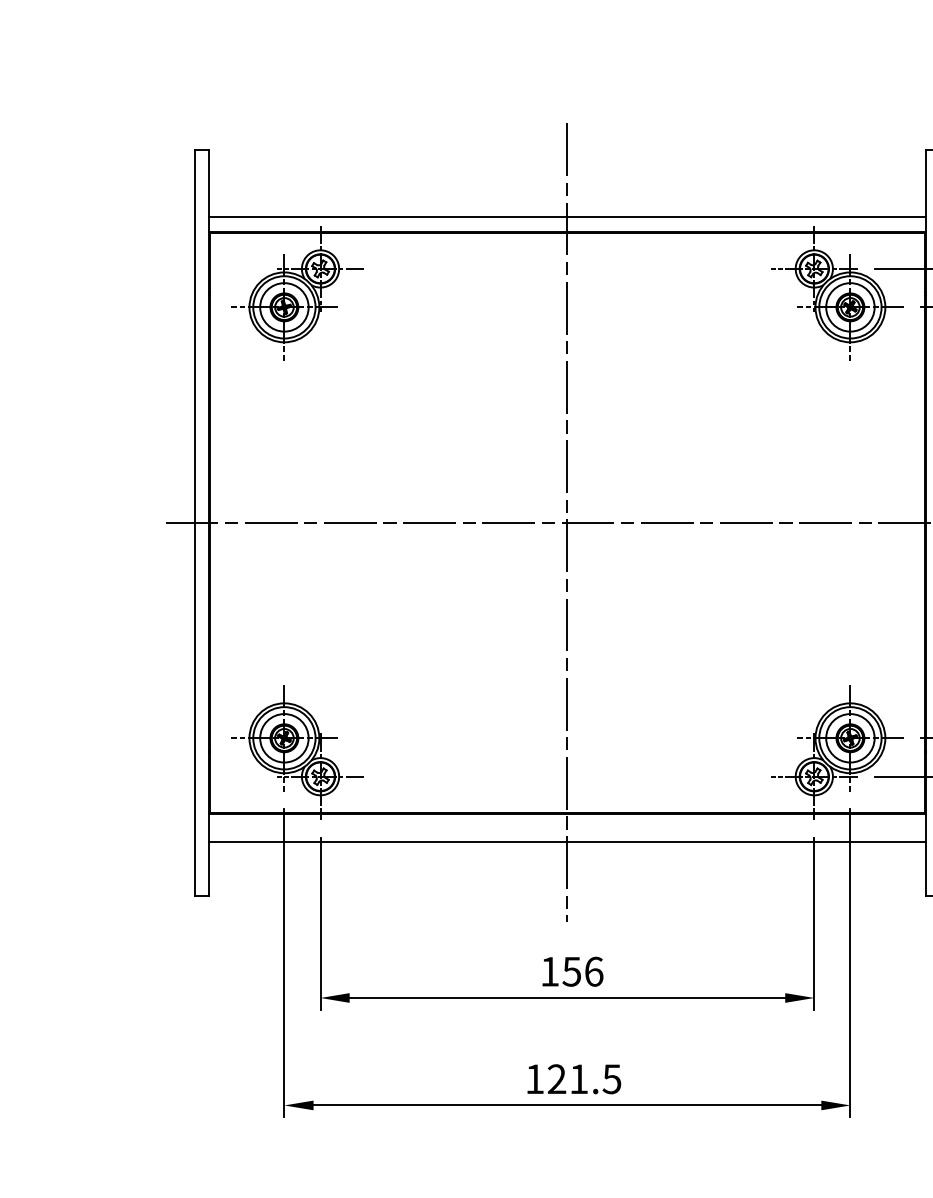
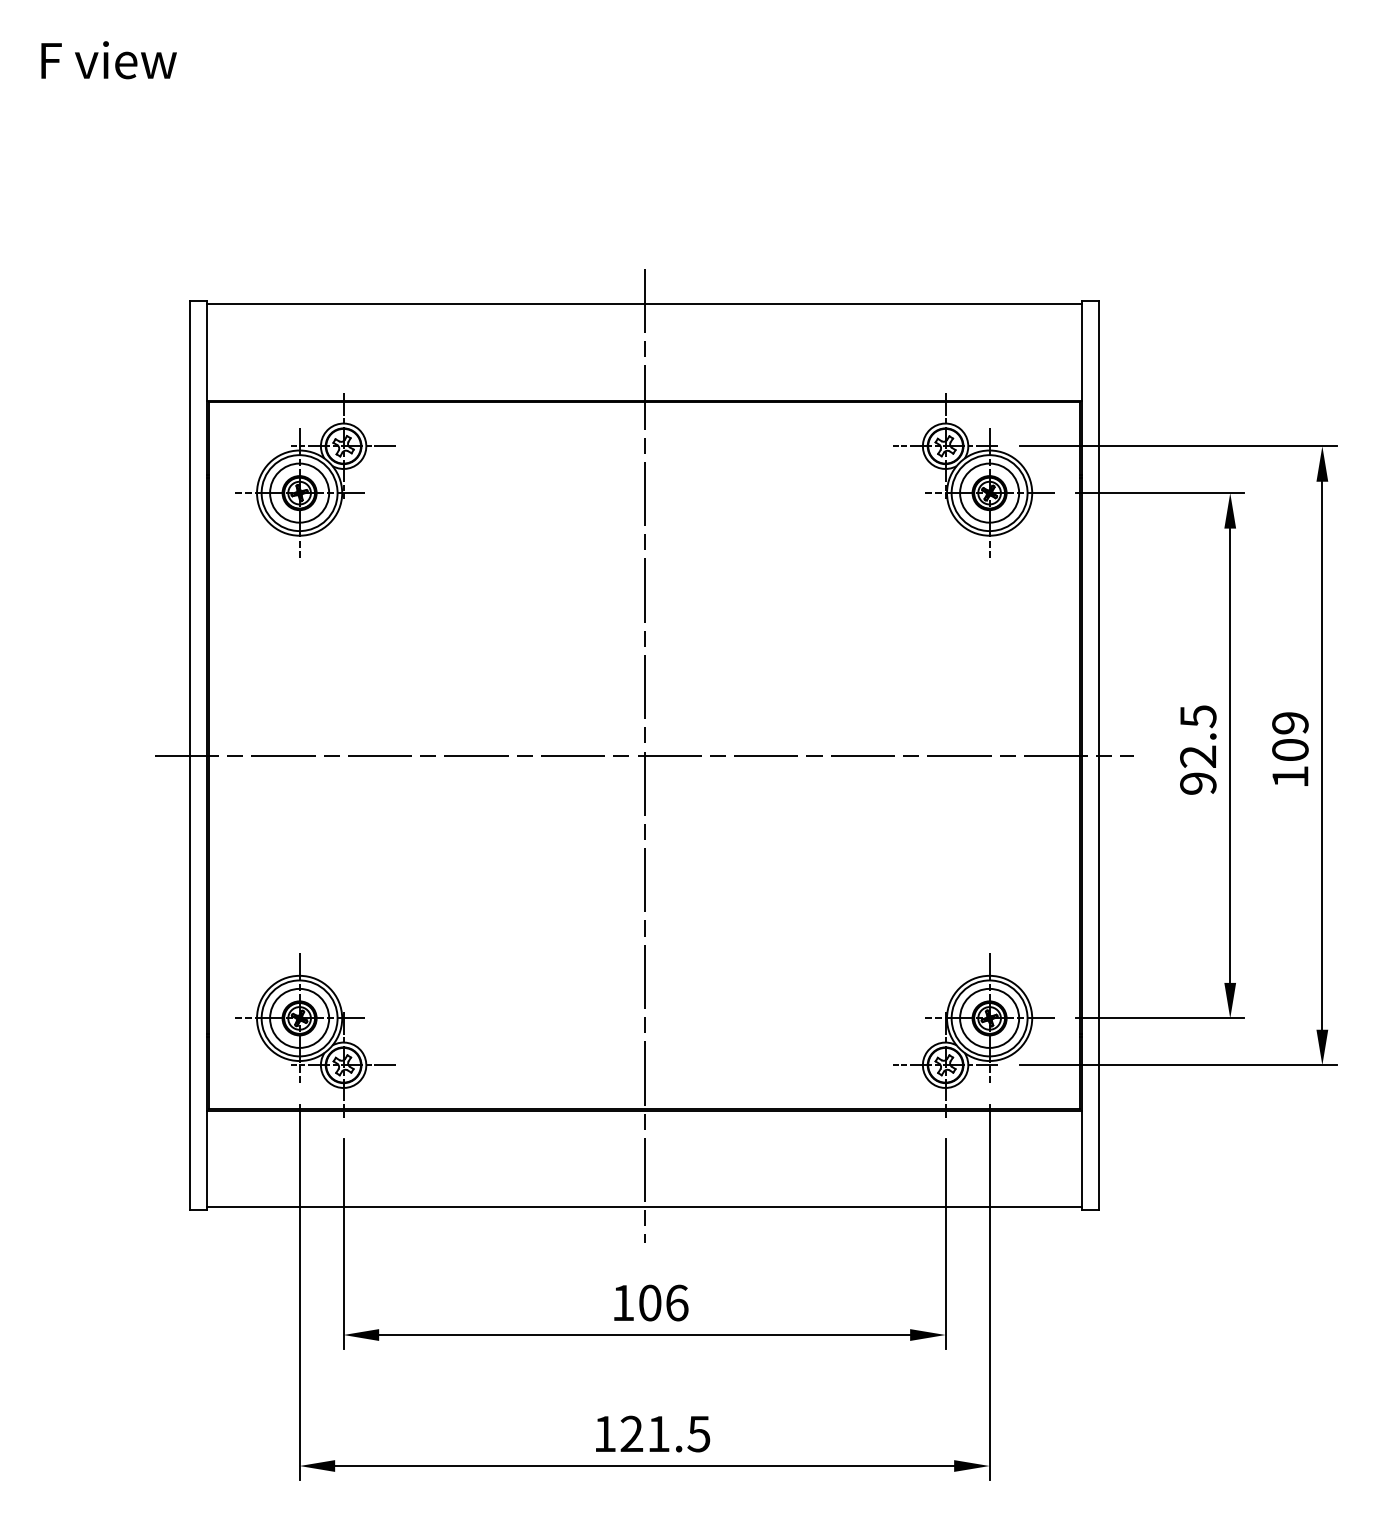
line: (567, 217) -> (644, 304), moved
line: (567, 841) -> (644, 1207), moved
text: (571, 971) -> (649, 1302), 156 -> 106

